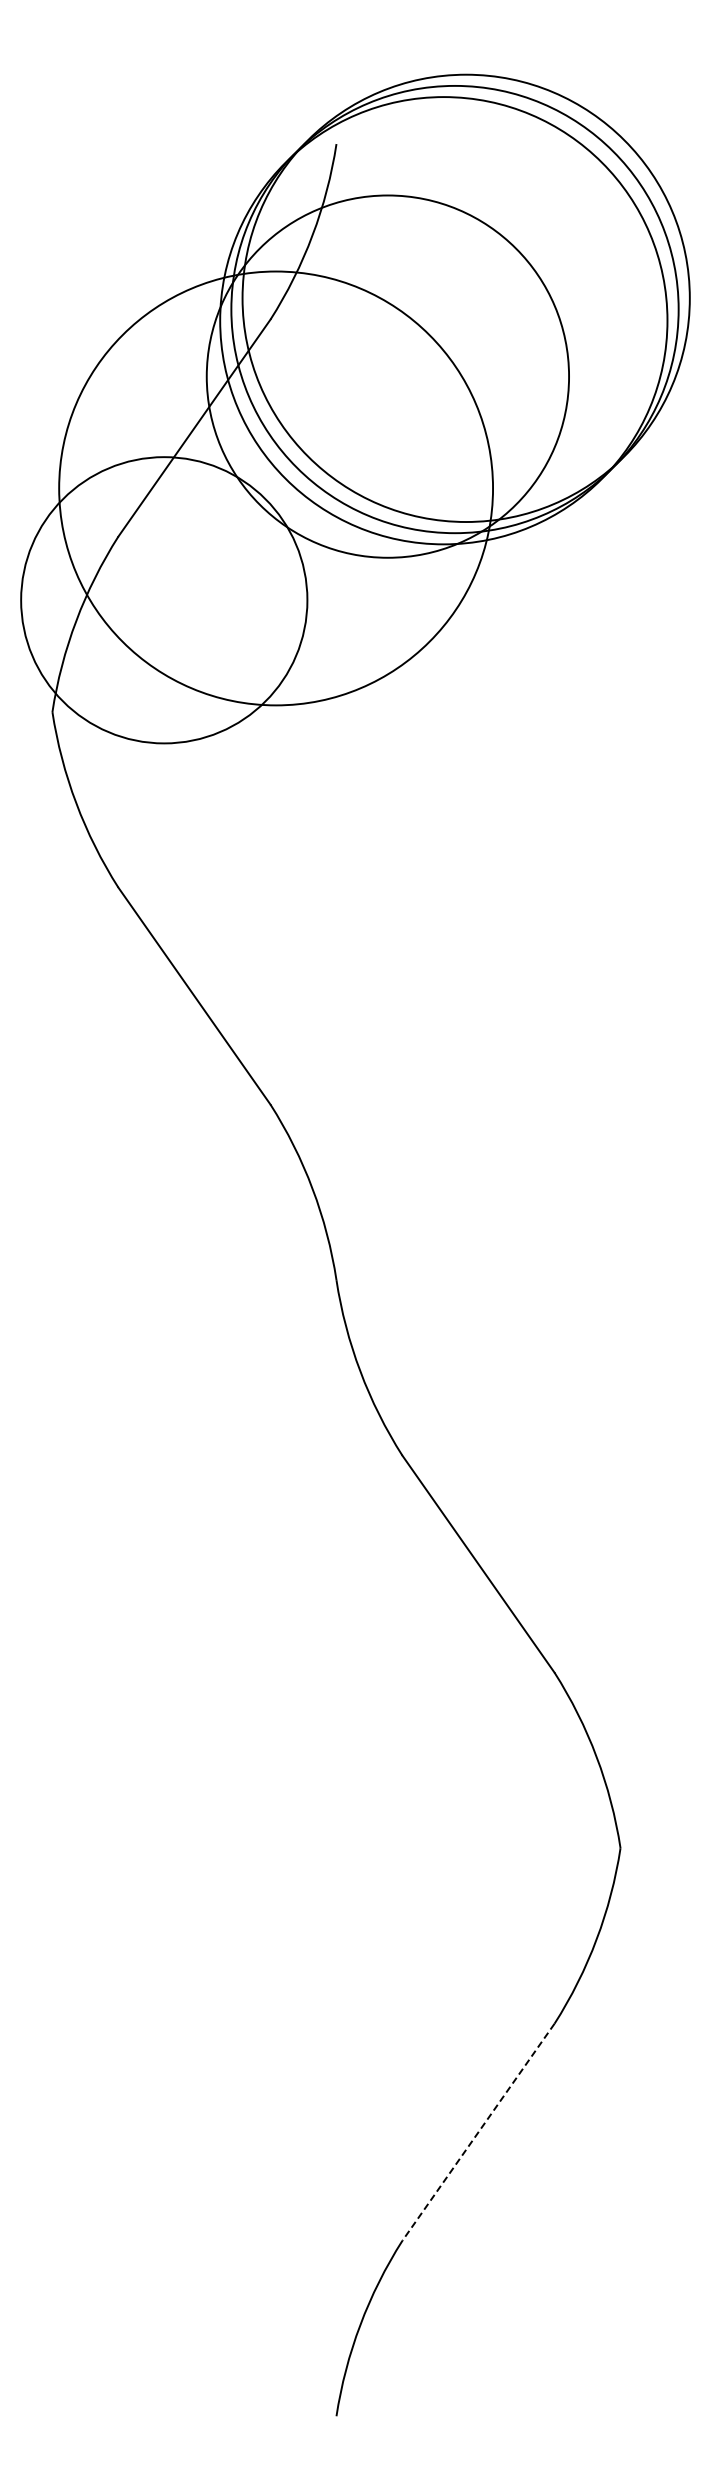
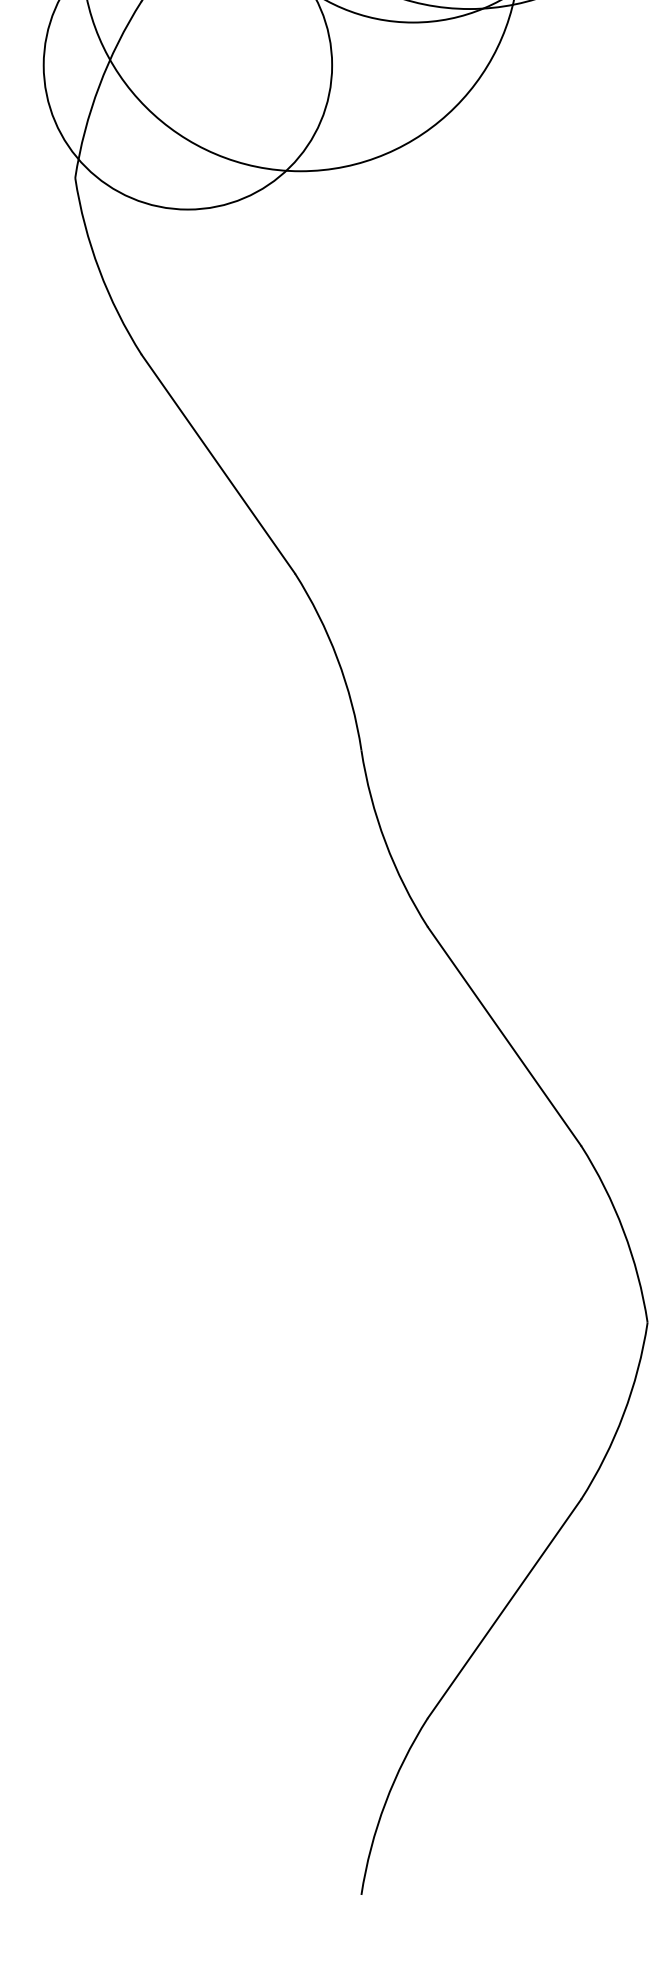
line: (478, 2132) -> (504, 1609), dashed -> solid

